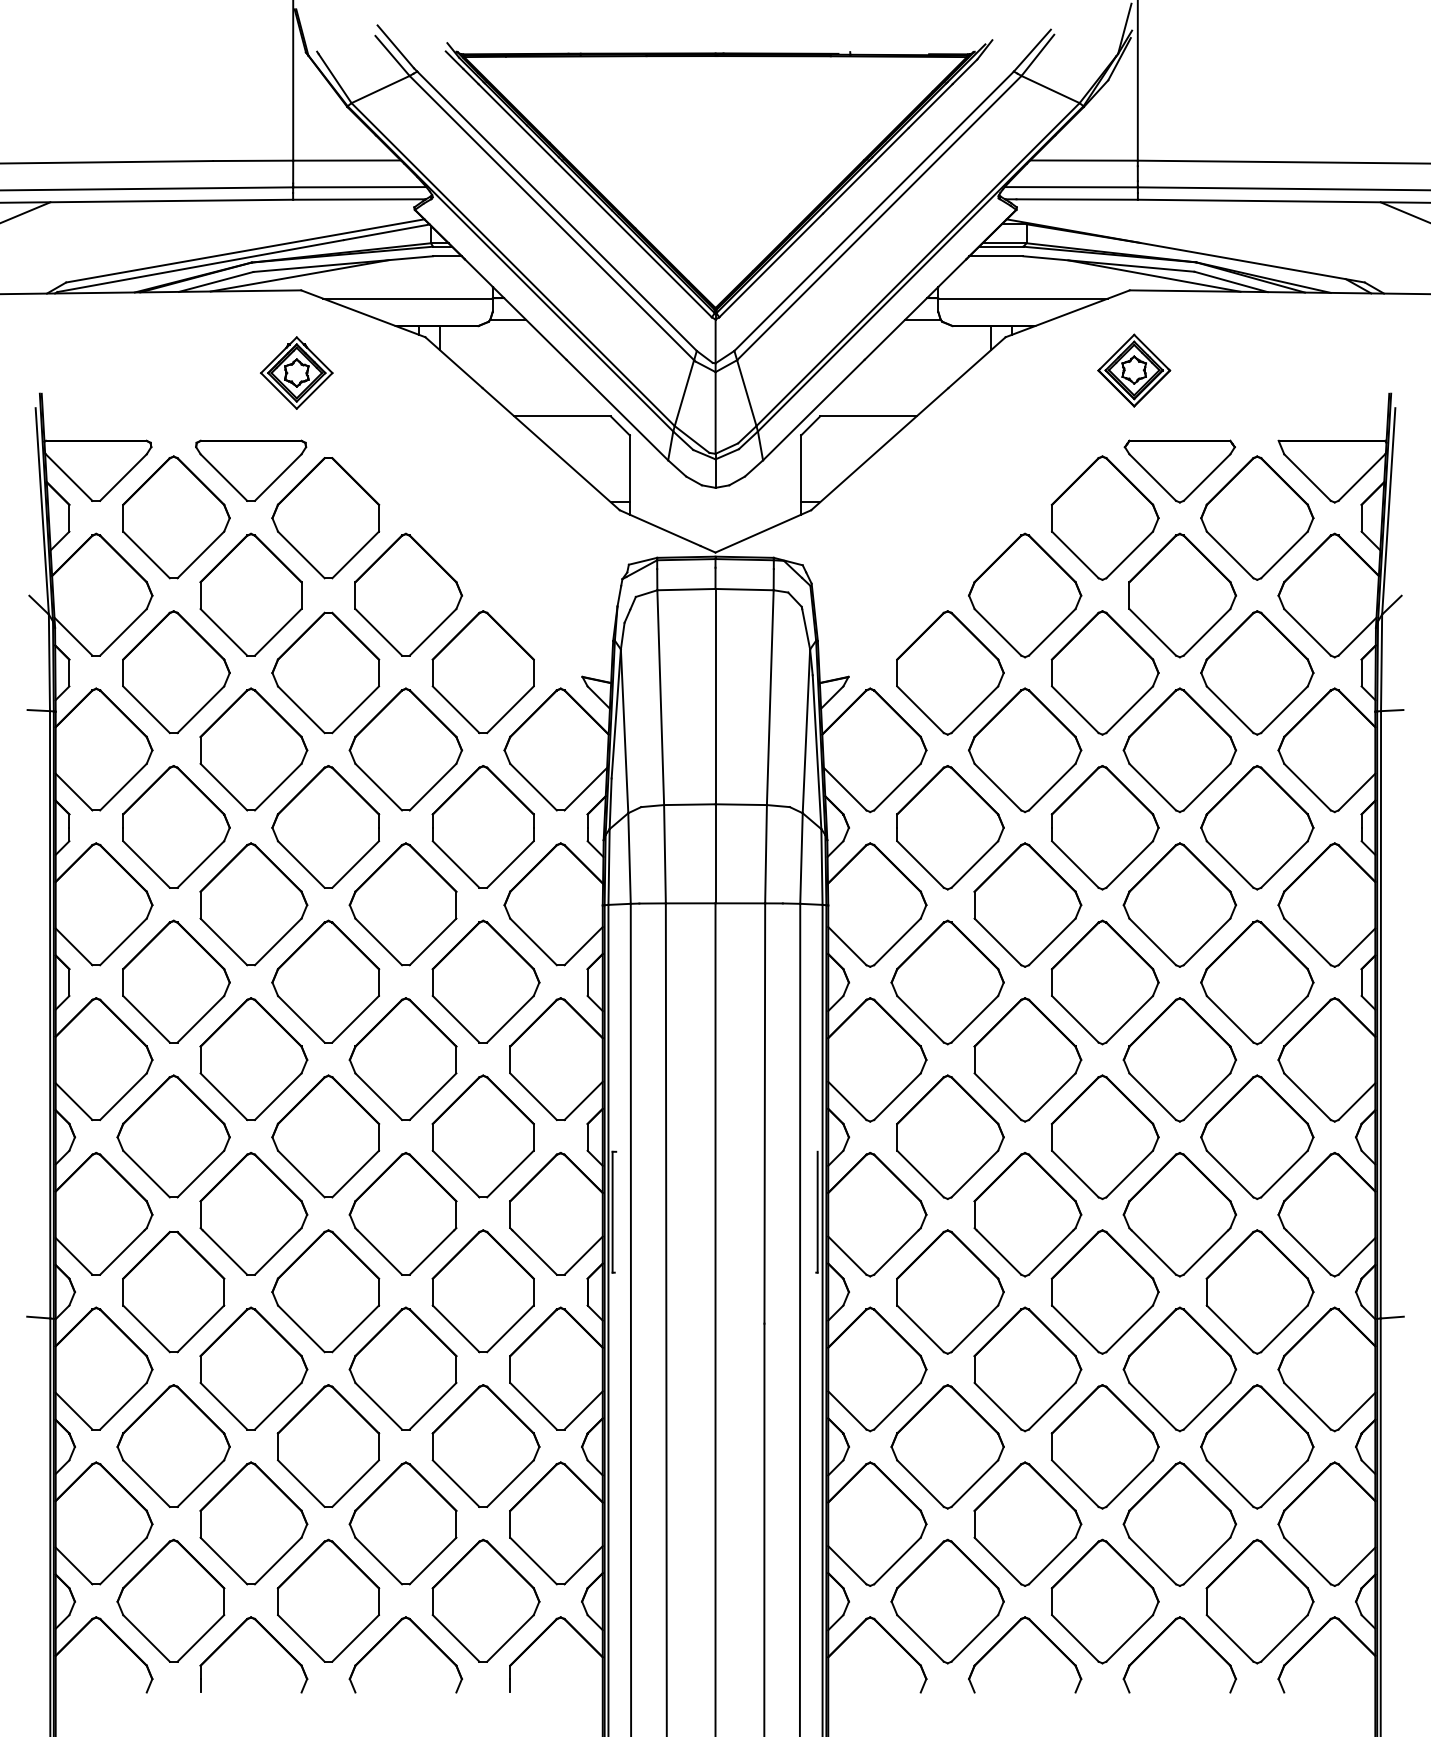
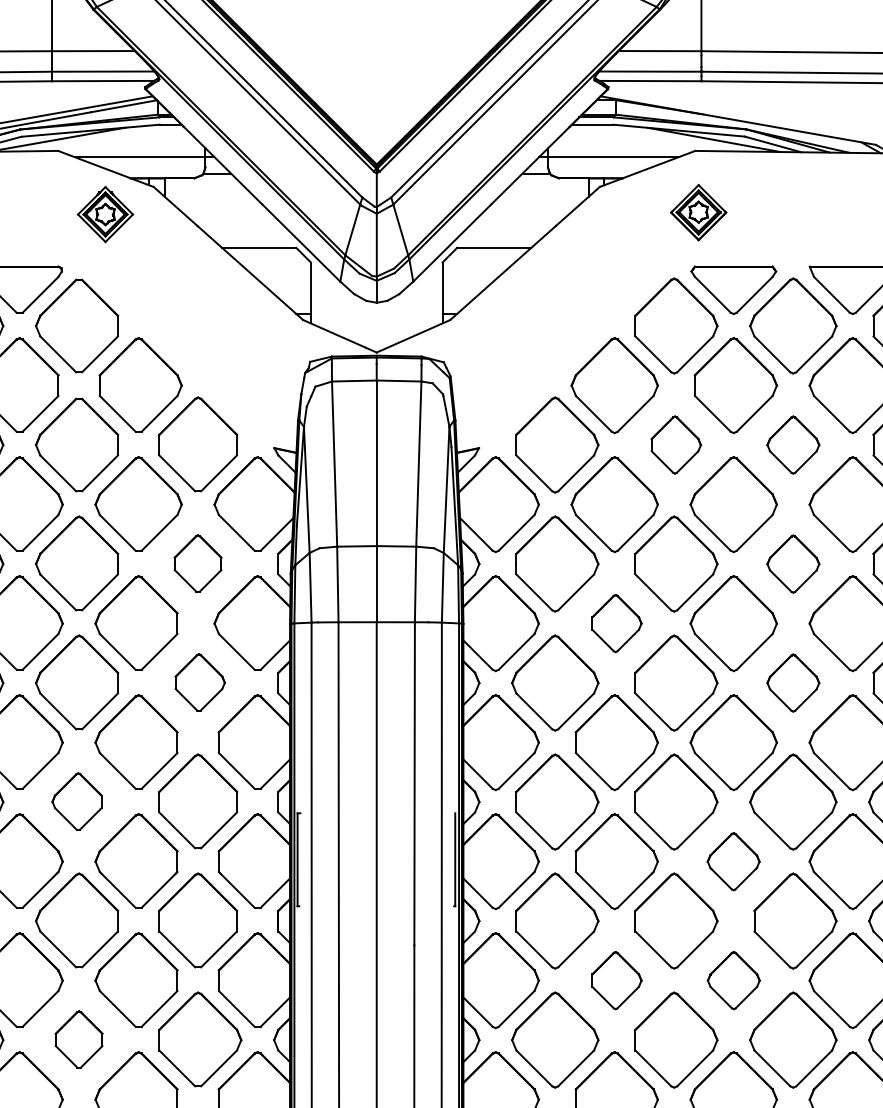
part: (296, 372) -> (105, 214), moved
part: (1104, 672) -> (675, 444), size x0.6
part: (1257, 672) -> (793, 444), size x0.6
part: (482, 826) -> (197, 563), size x0.6
part: (1257, 827) -> (793, 563), size x0.6
part: (1027, 904) -> (616, 623), size x0.6
part: (485, 981) -> (199, 682), size x0.6
part: (1257, 982) -> (793, 683), size x0.6
part: (325, 1136) -> (76, 801), size x0.6
part: (1179, 1214) -> (733, 861), size x0.6
part: (1027, 1369) -> (616, 980), size x0.6
part: (1179, 1369) -> (733, 980), size x0.6
part: (328, 1445) -> (79, 1039), size x0.6

